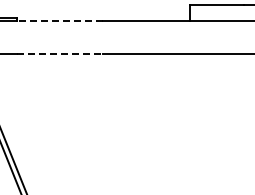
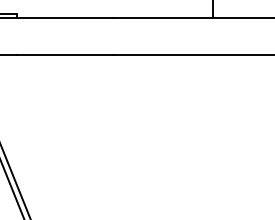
line: (59, 21) -> (65, 17), dashed -> solid
line: (60, 54) -> (66, 55), dashed -> solid

